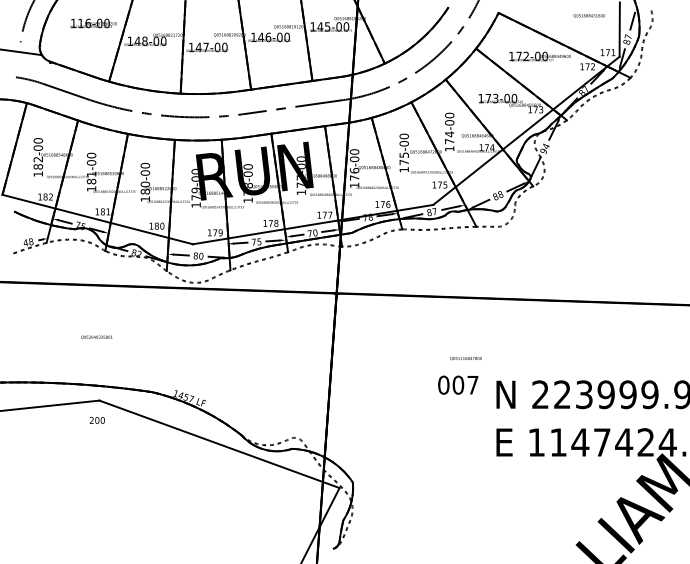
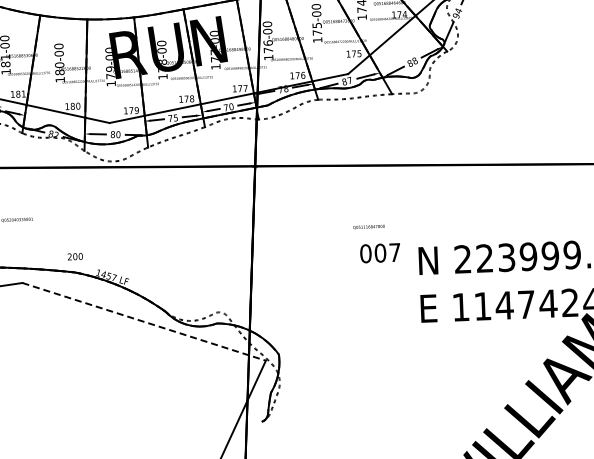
text: (465, 358) -> (368, 226), moved
text: (96, 420) -> (74, 256), moved
line: (219, 444) -> (144, 322), solid -> dashed

